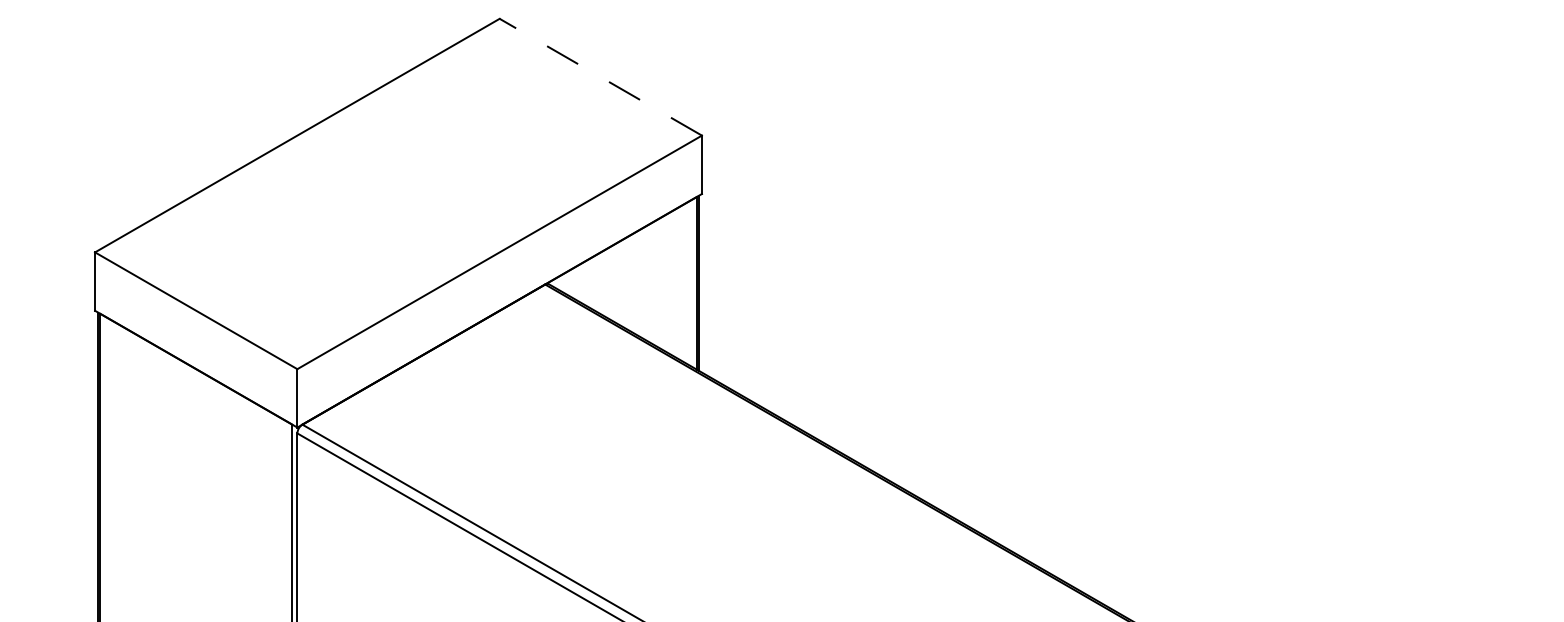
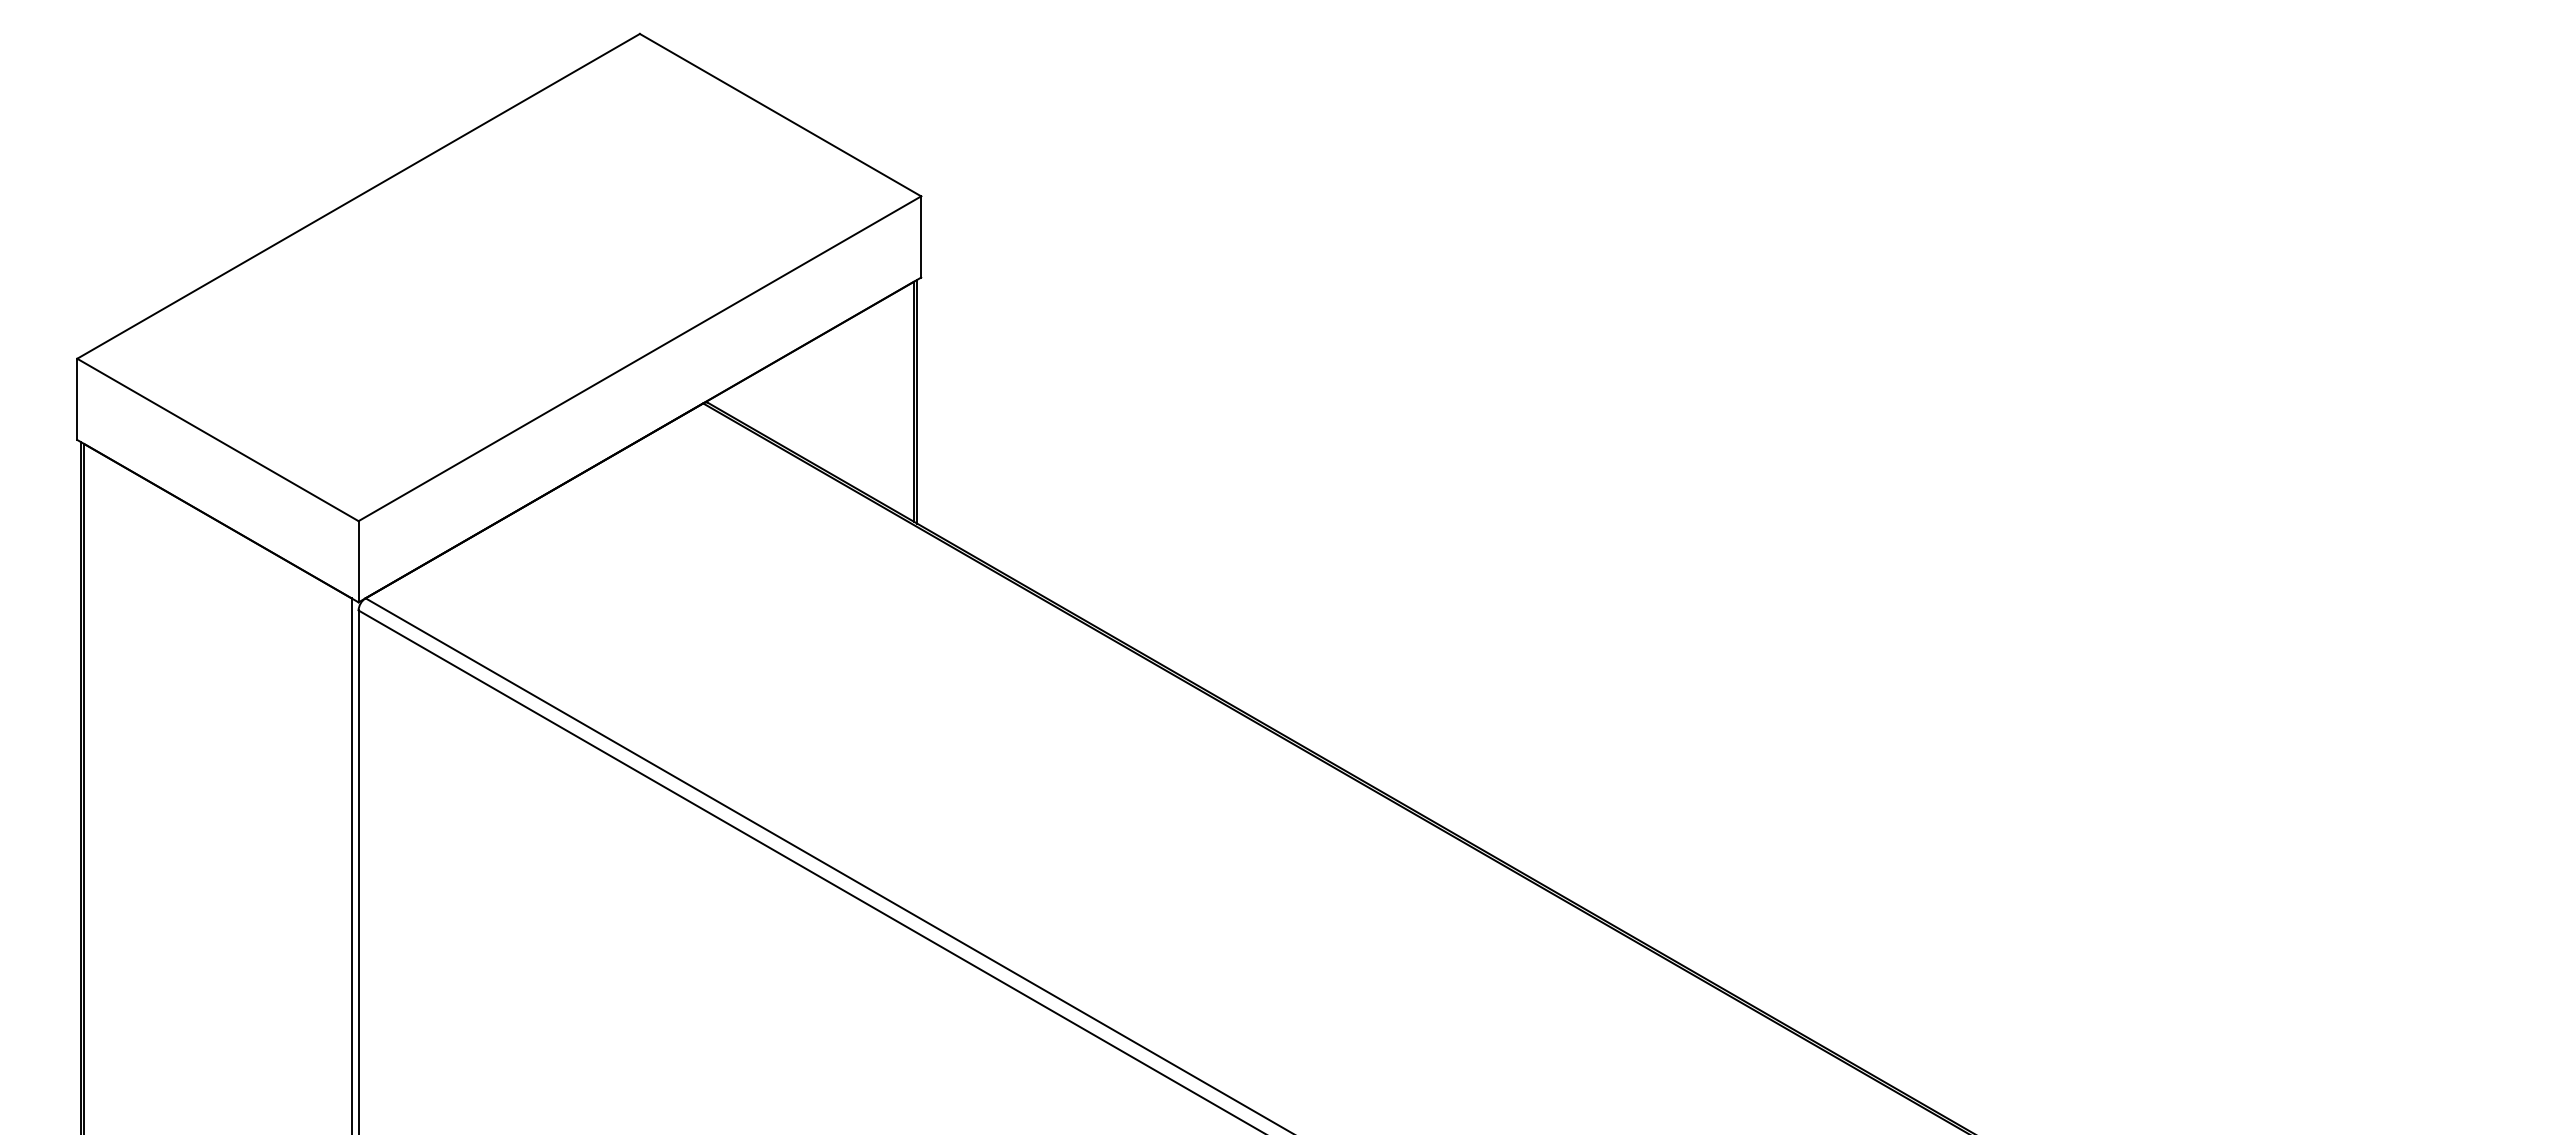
line: (600, 76) -> (780, 114), dashed -> solid

